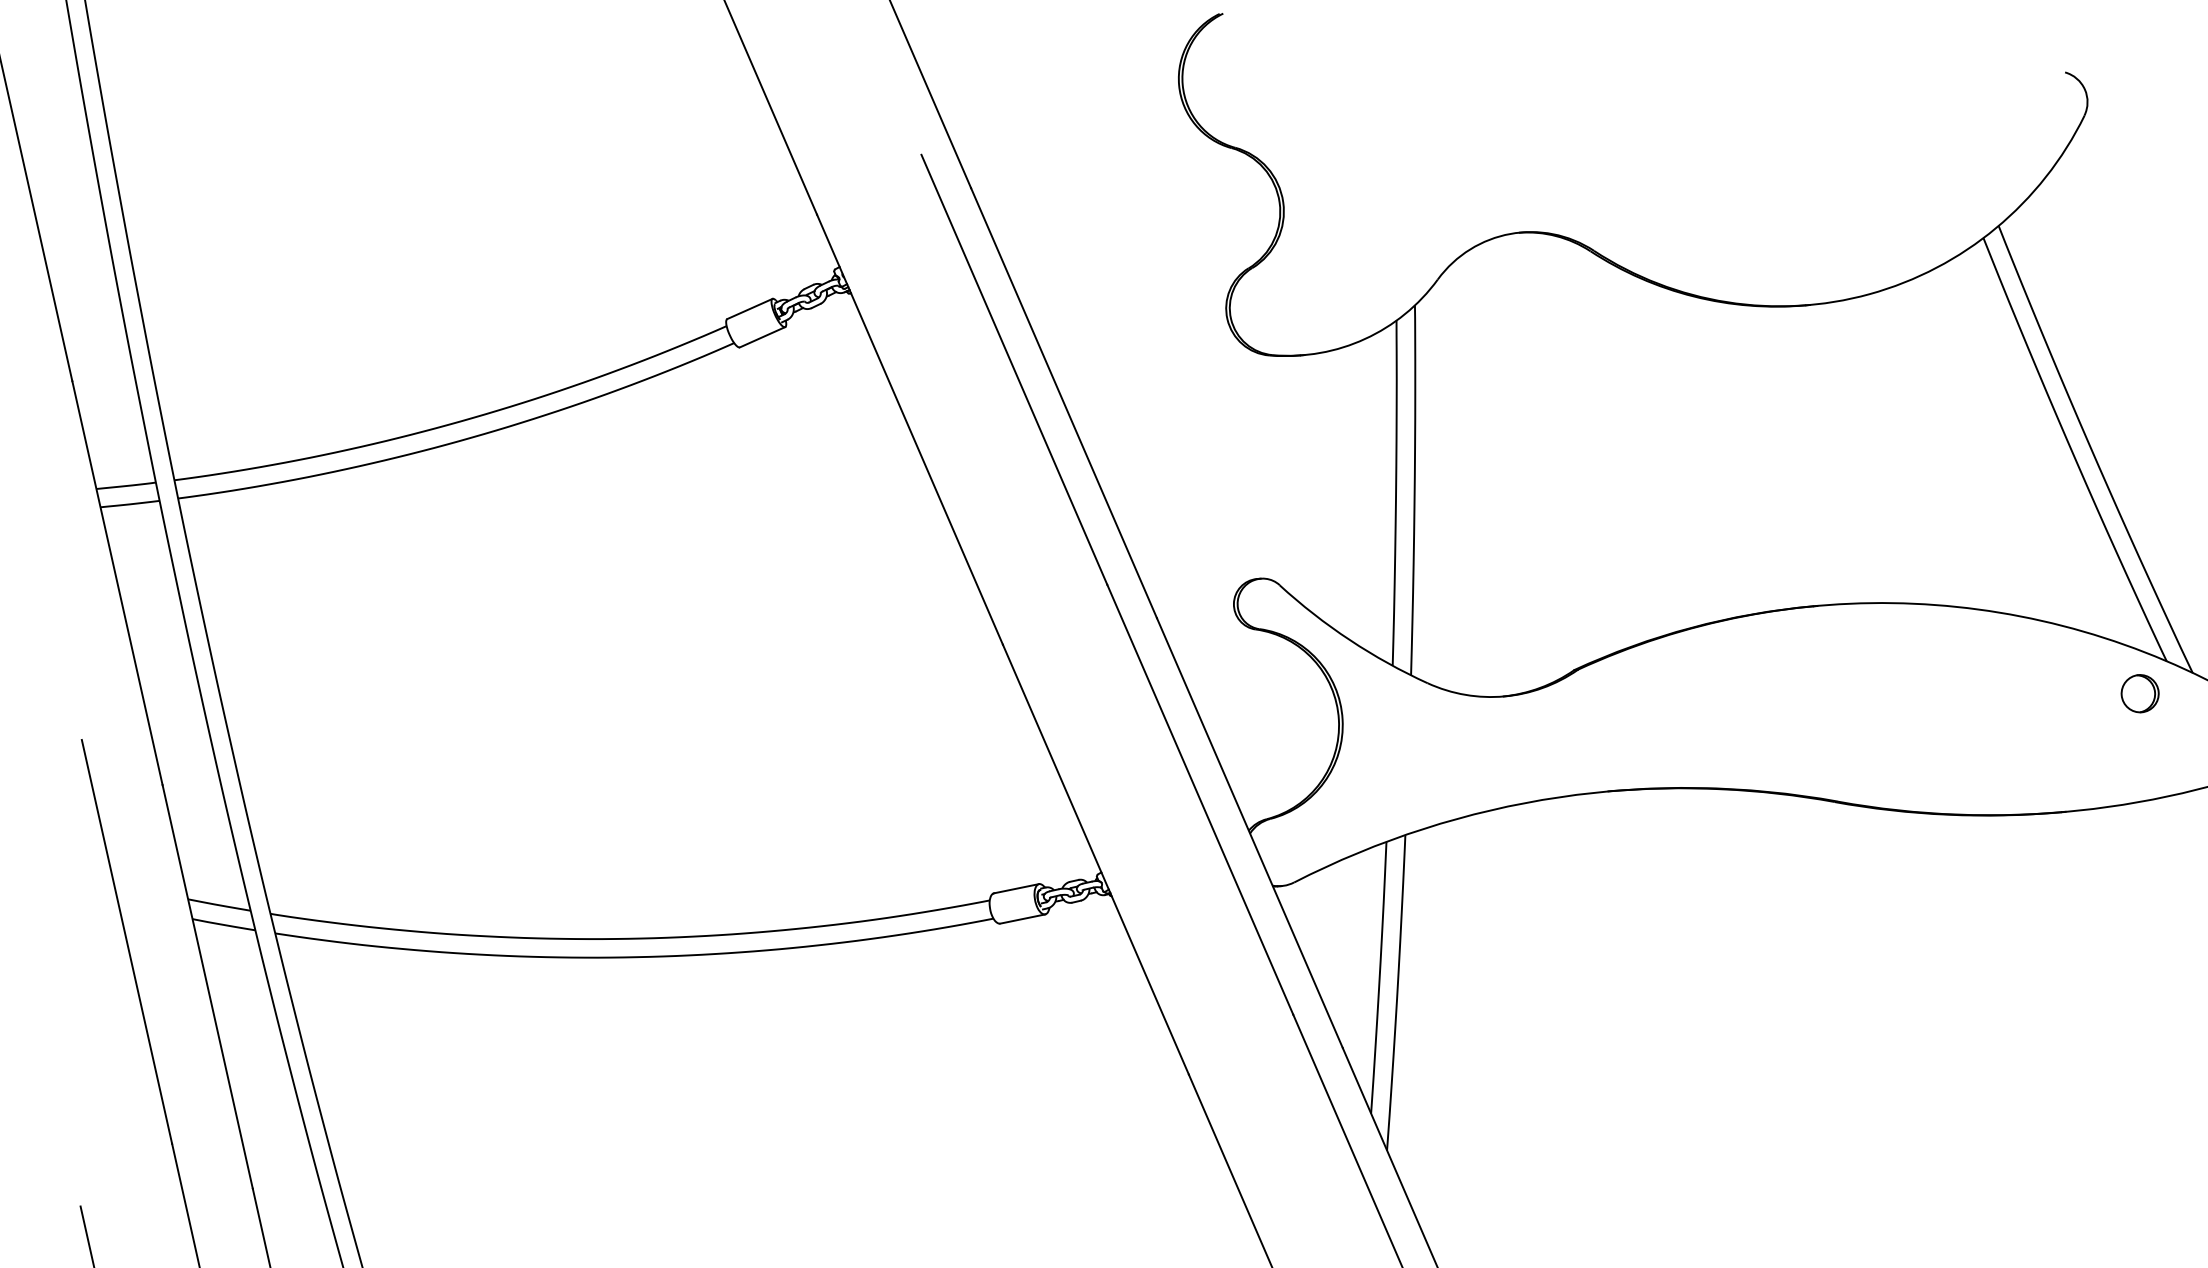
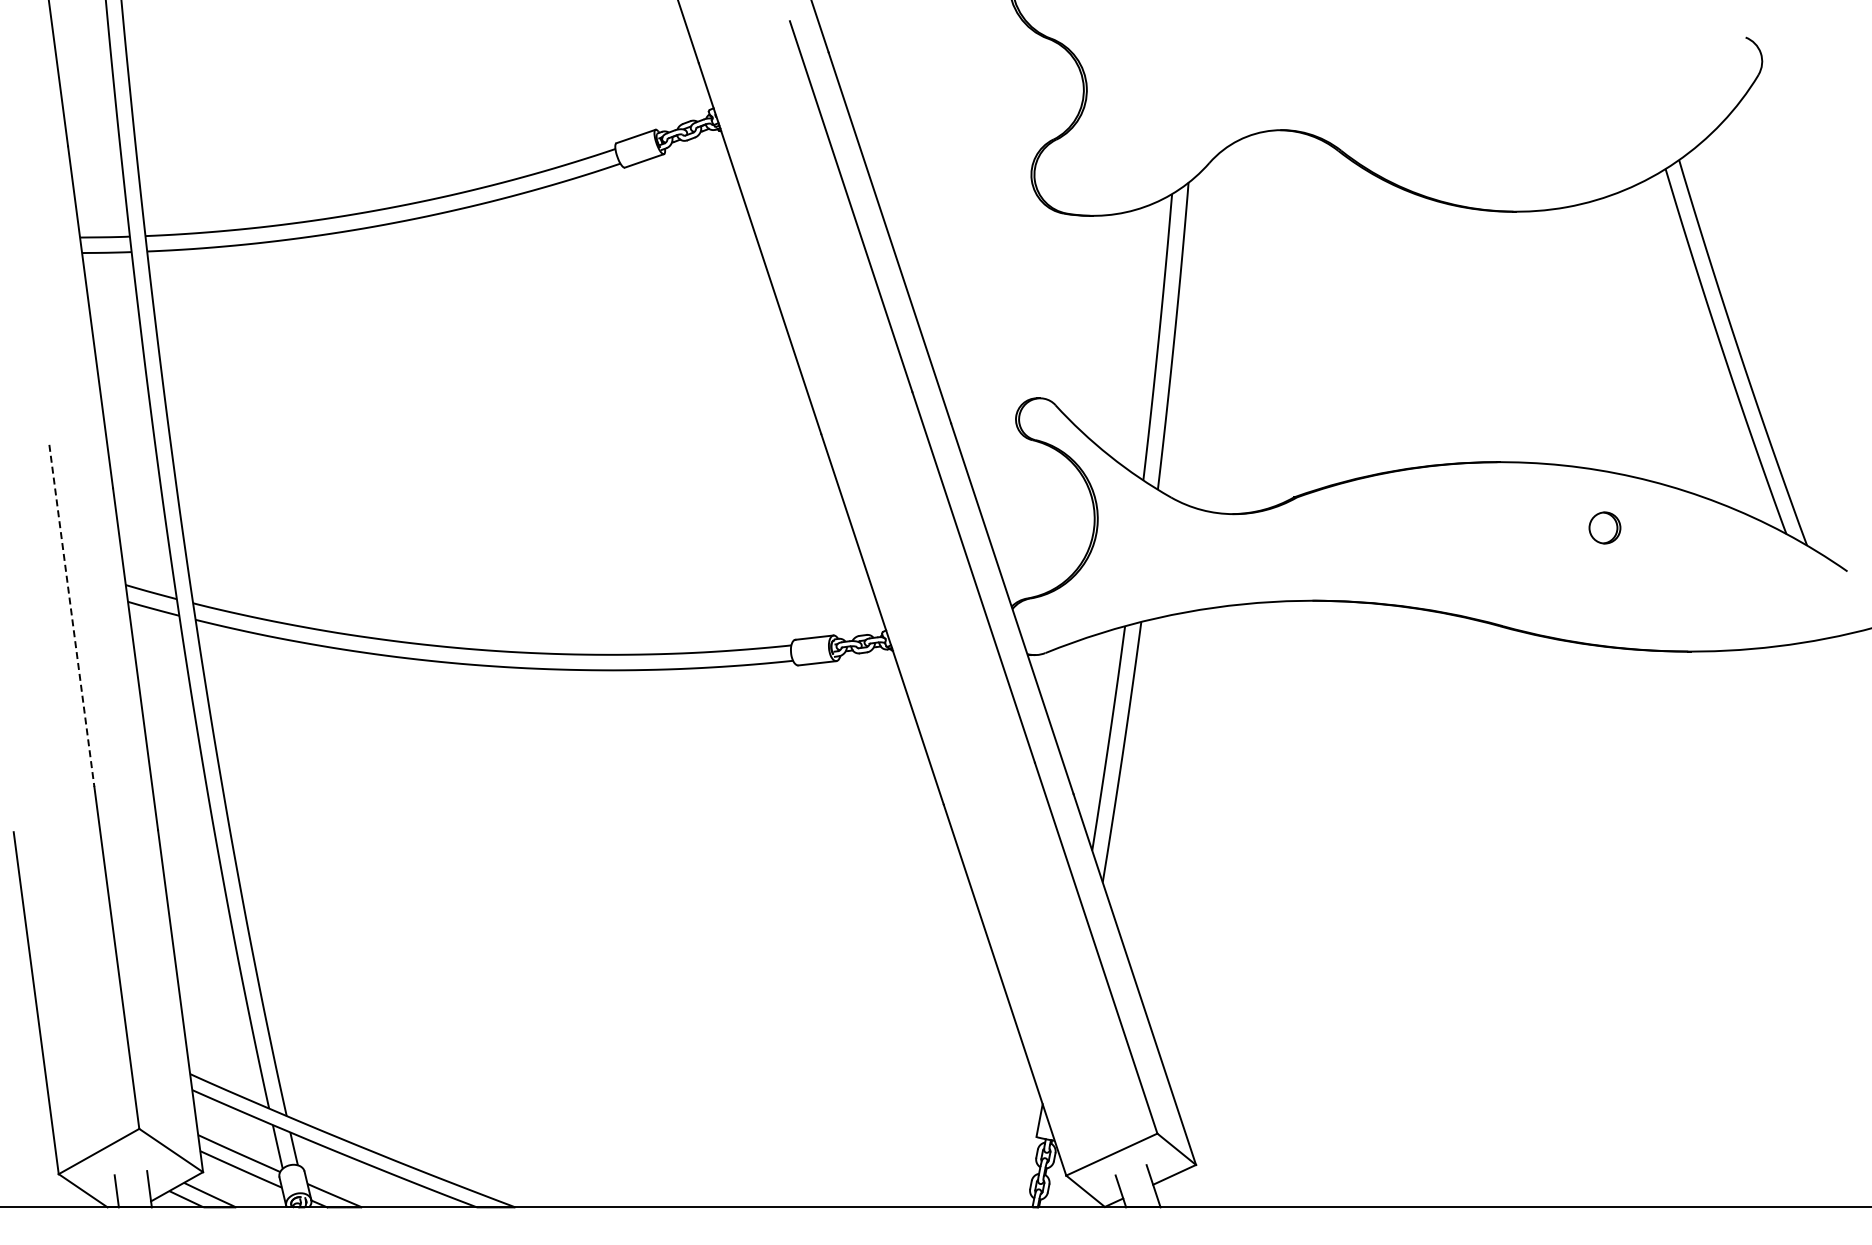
part: (2139, 693) -> (1604, 527), moved
line: (126, 942) -> (71, 616), solid -> dashed

